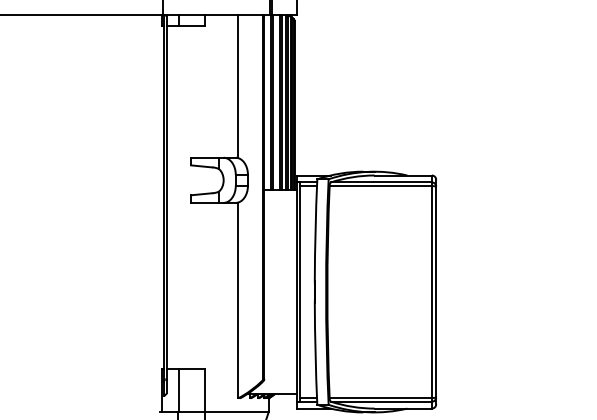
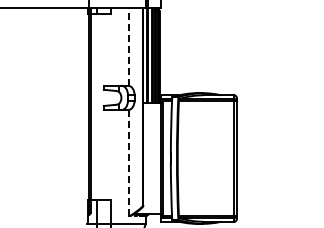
line: (238, 87) -> (129, 47), solid -> dashed
line: (238, 299) -> (129, 162), solid -> dashed

